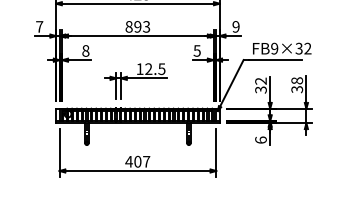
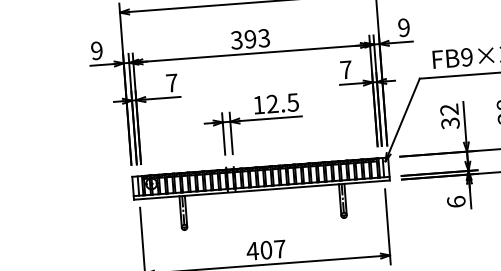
text: (39, 26) -> (96, 50), 7 -> 9
text: (128, 26) -> (235, 39), 893 -> 393
text: (85, 50) -> (171, 82), 8 -> 7
text: (196, 50) -> (344, 69), 5 -> 7

